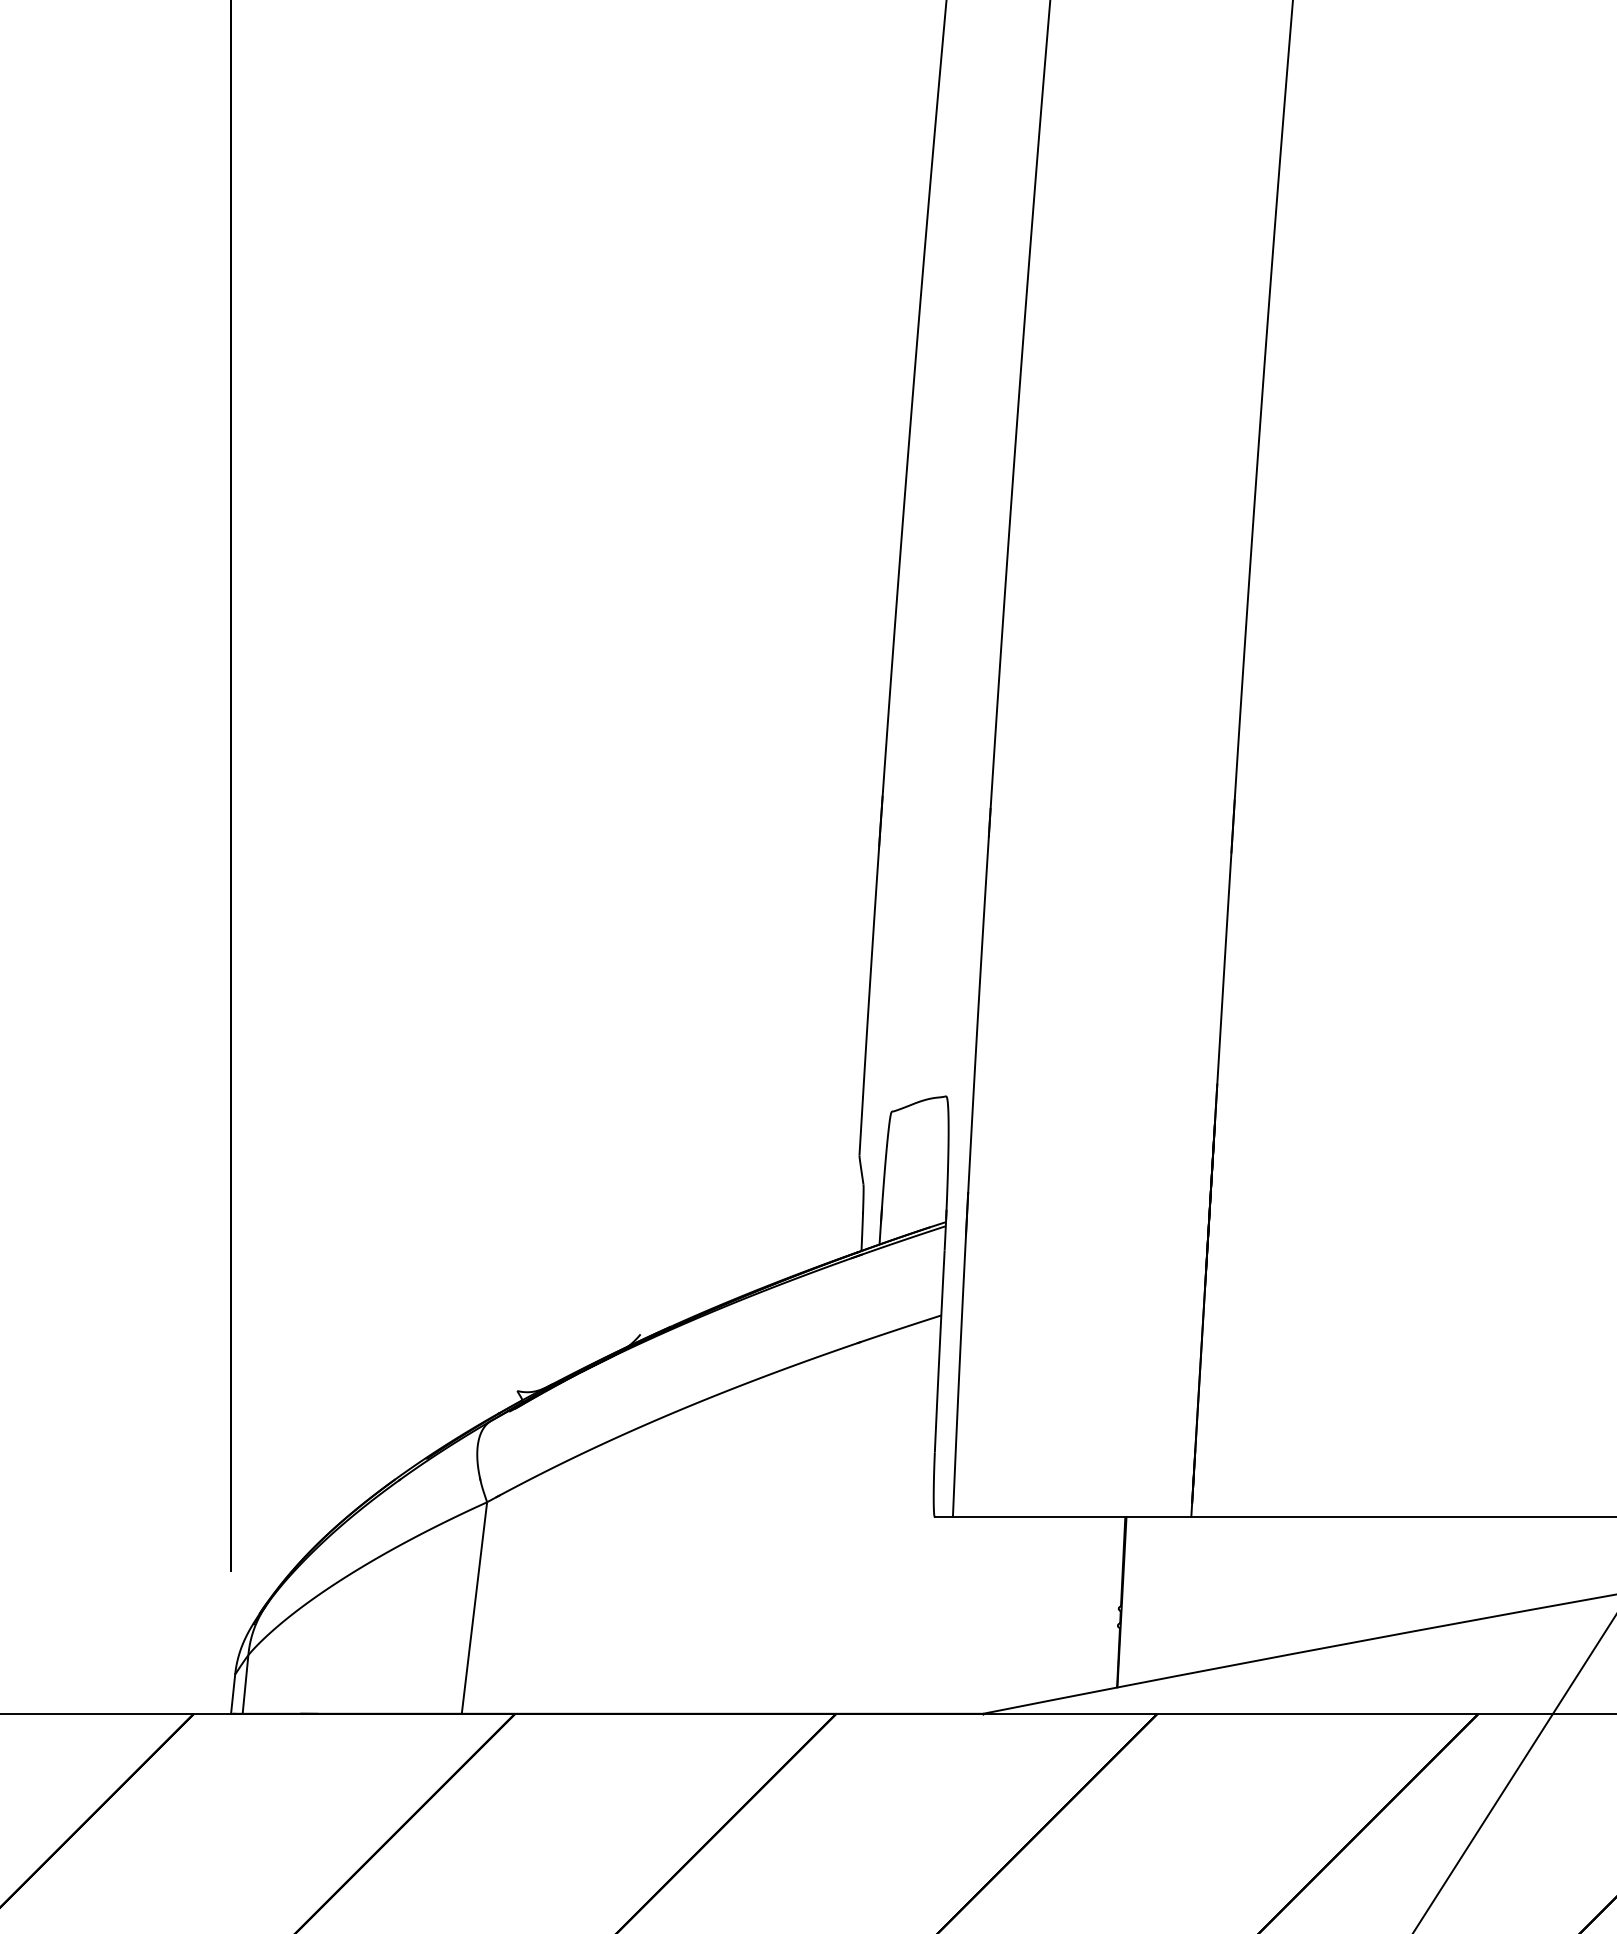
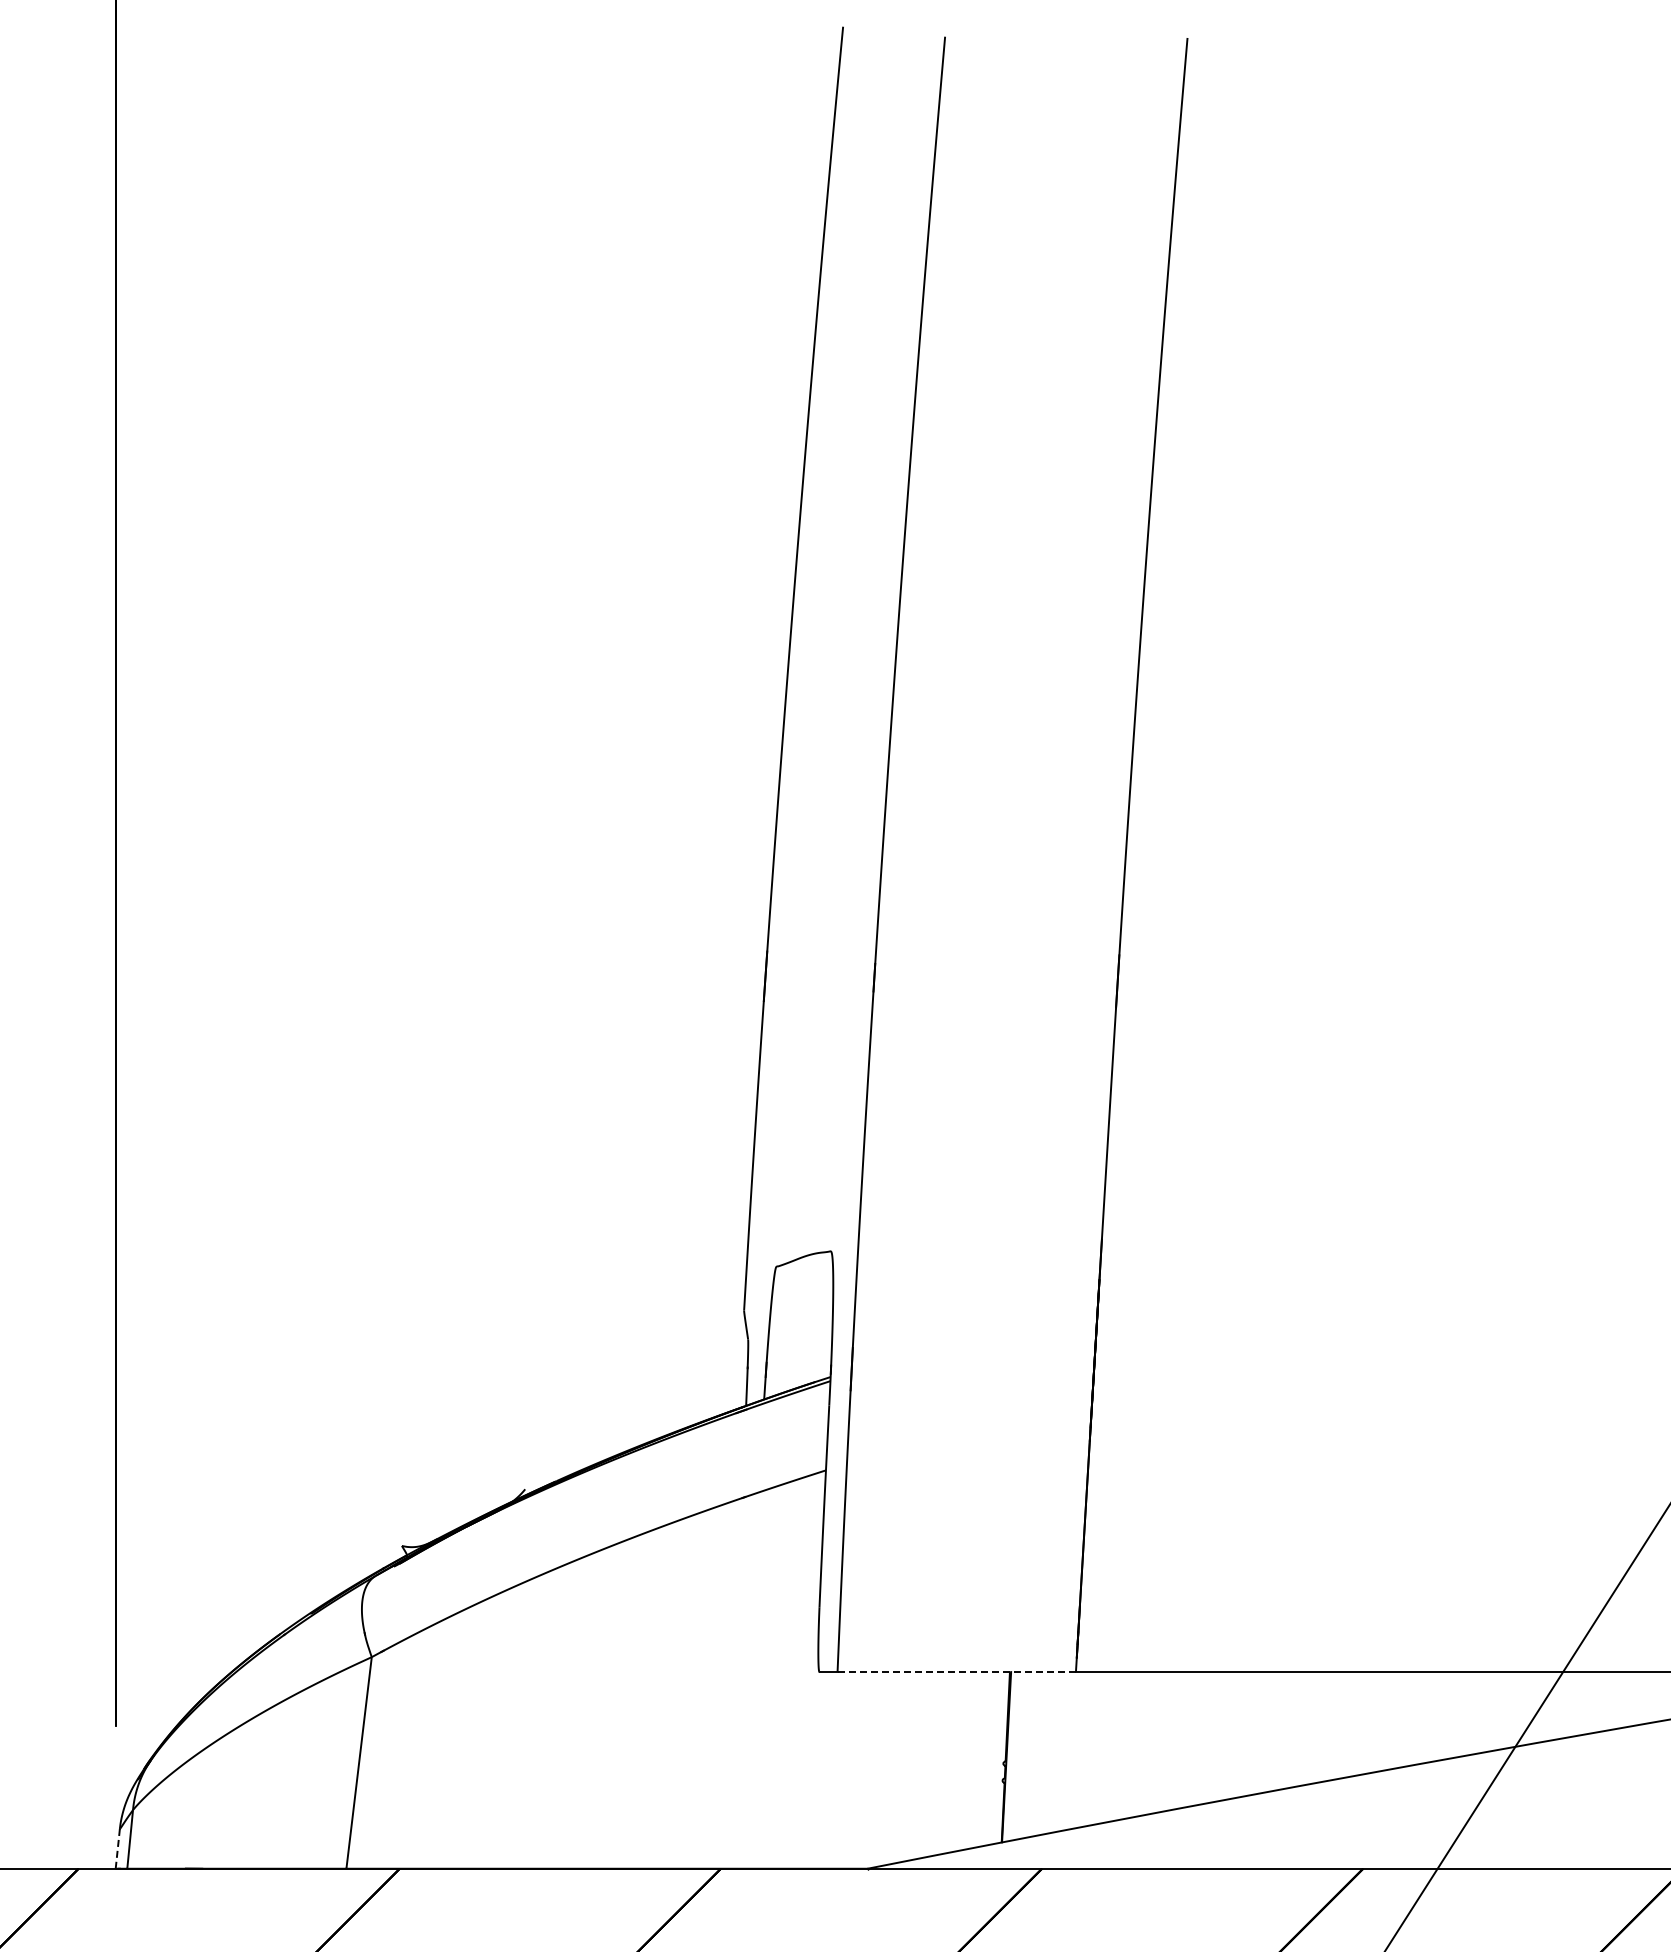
line: (1072, 1517) -> (957, 1672), solid -> dashed
line: (232, 1693) -> (117, 1848), solid -> dashed

